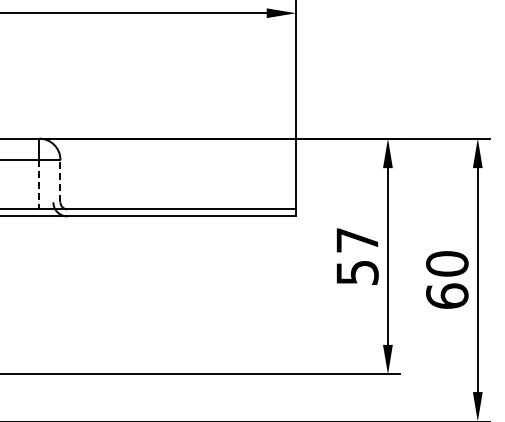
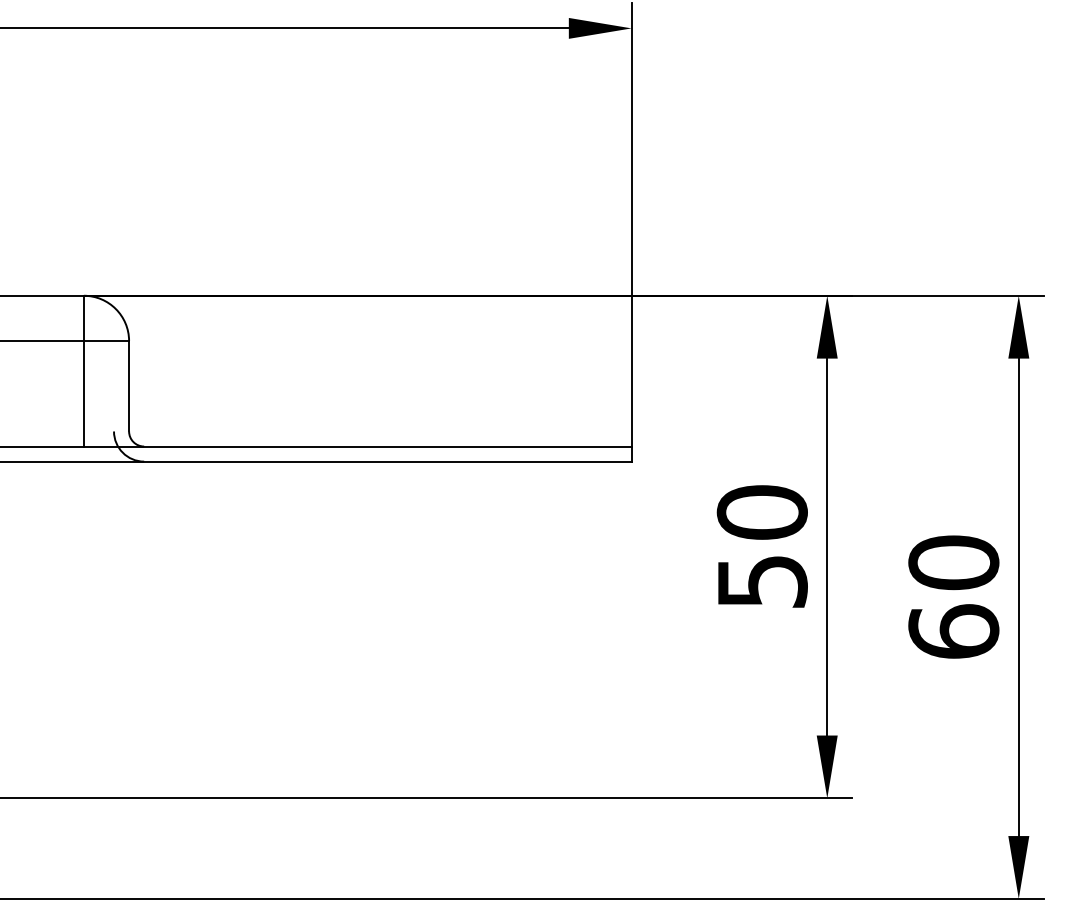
line: (60, 180) -> (129, 384), dashed -> solid
line: (39, 184) -> (84, 393), dashed -> solid
text: (357, 240) -> (762, 512), 57 -> 50

